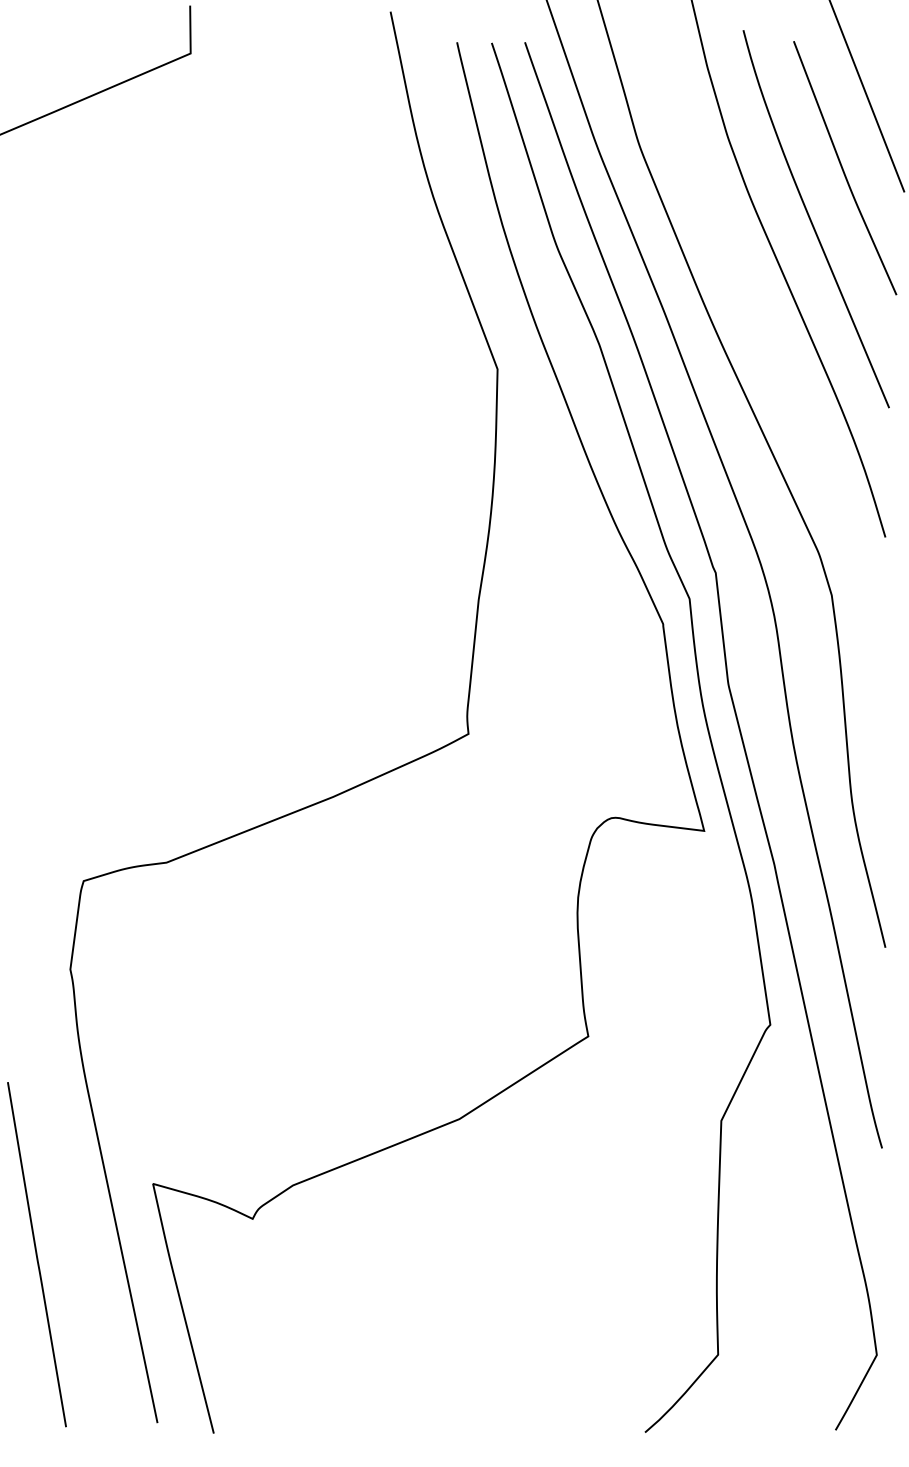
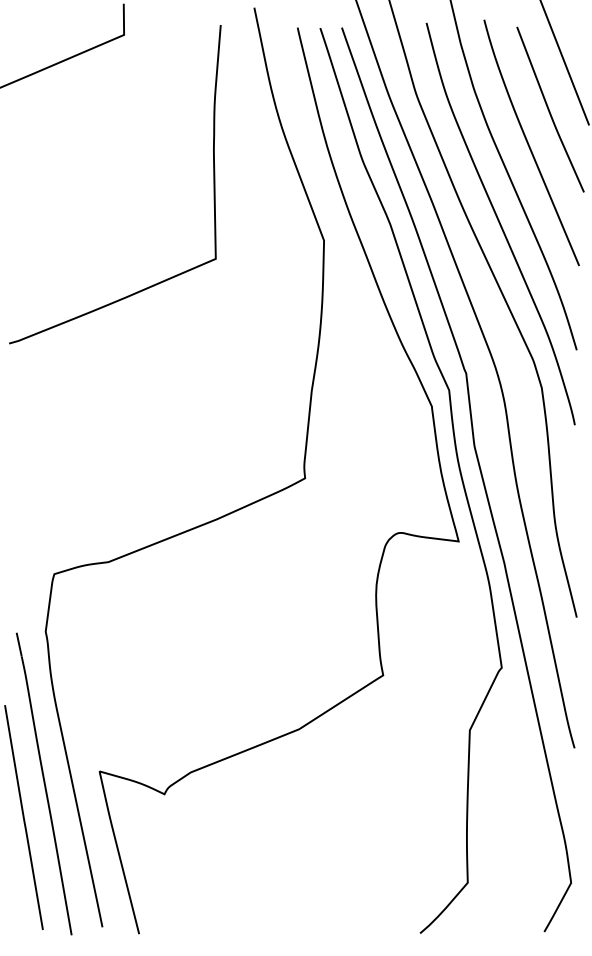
curve: (327, 283) -> (213, 184), added
curve: (768, 342) -> (500, 223), added
part: (66, 1202) -> (43, 783), added

